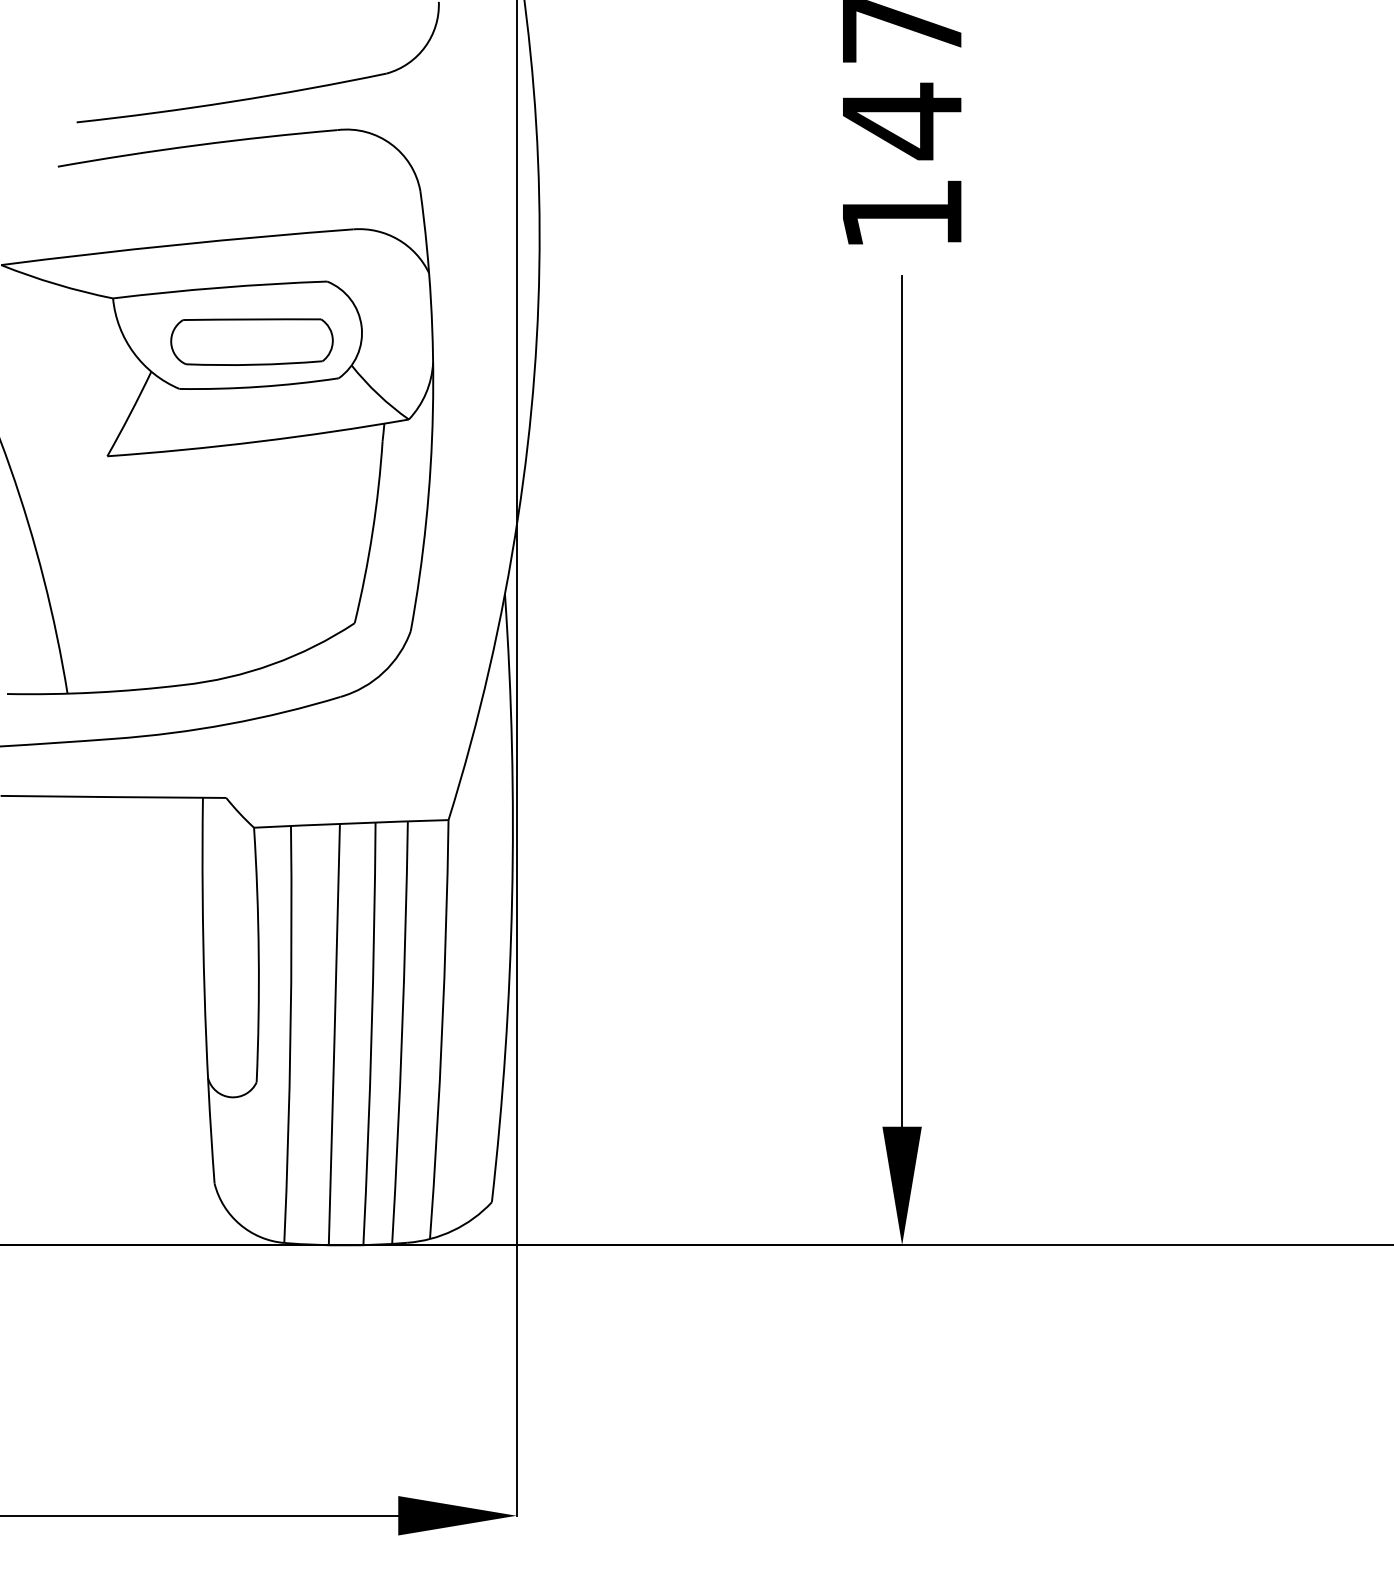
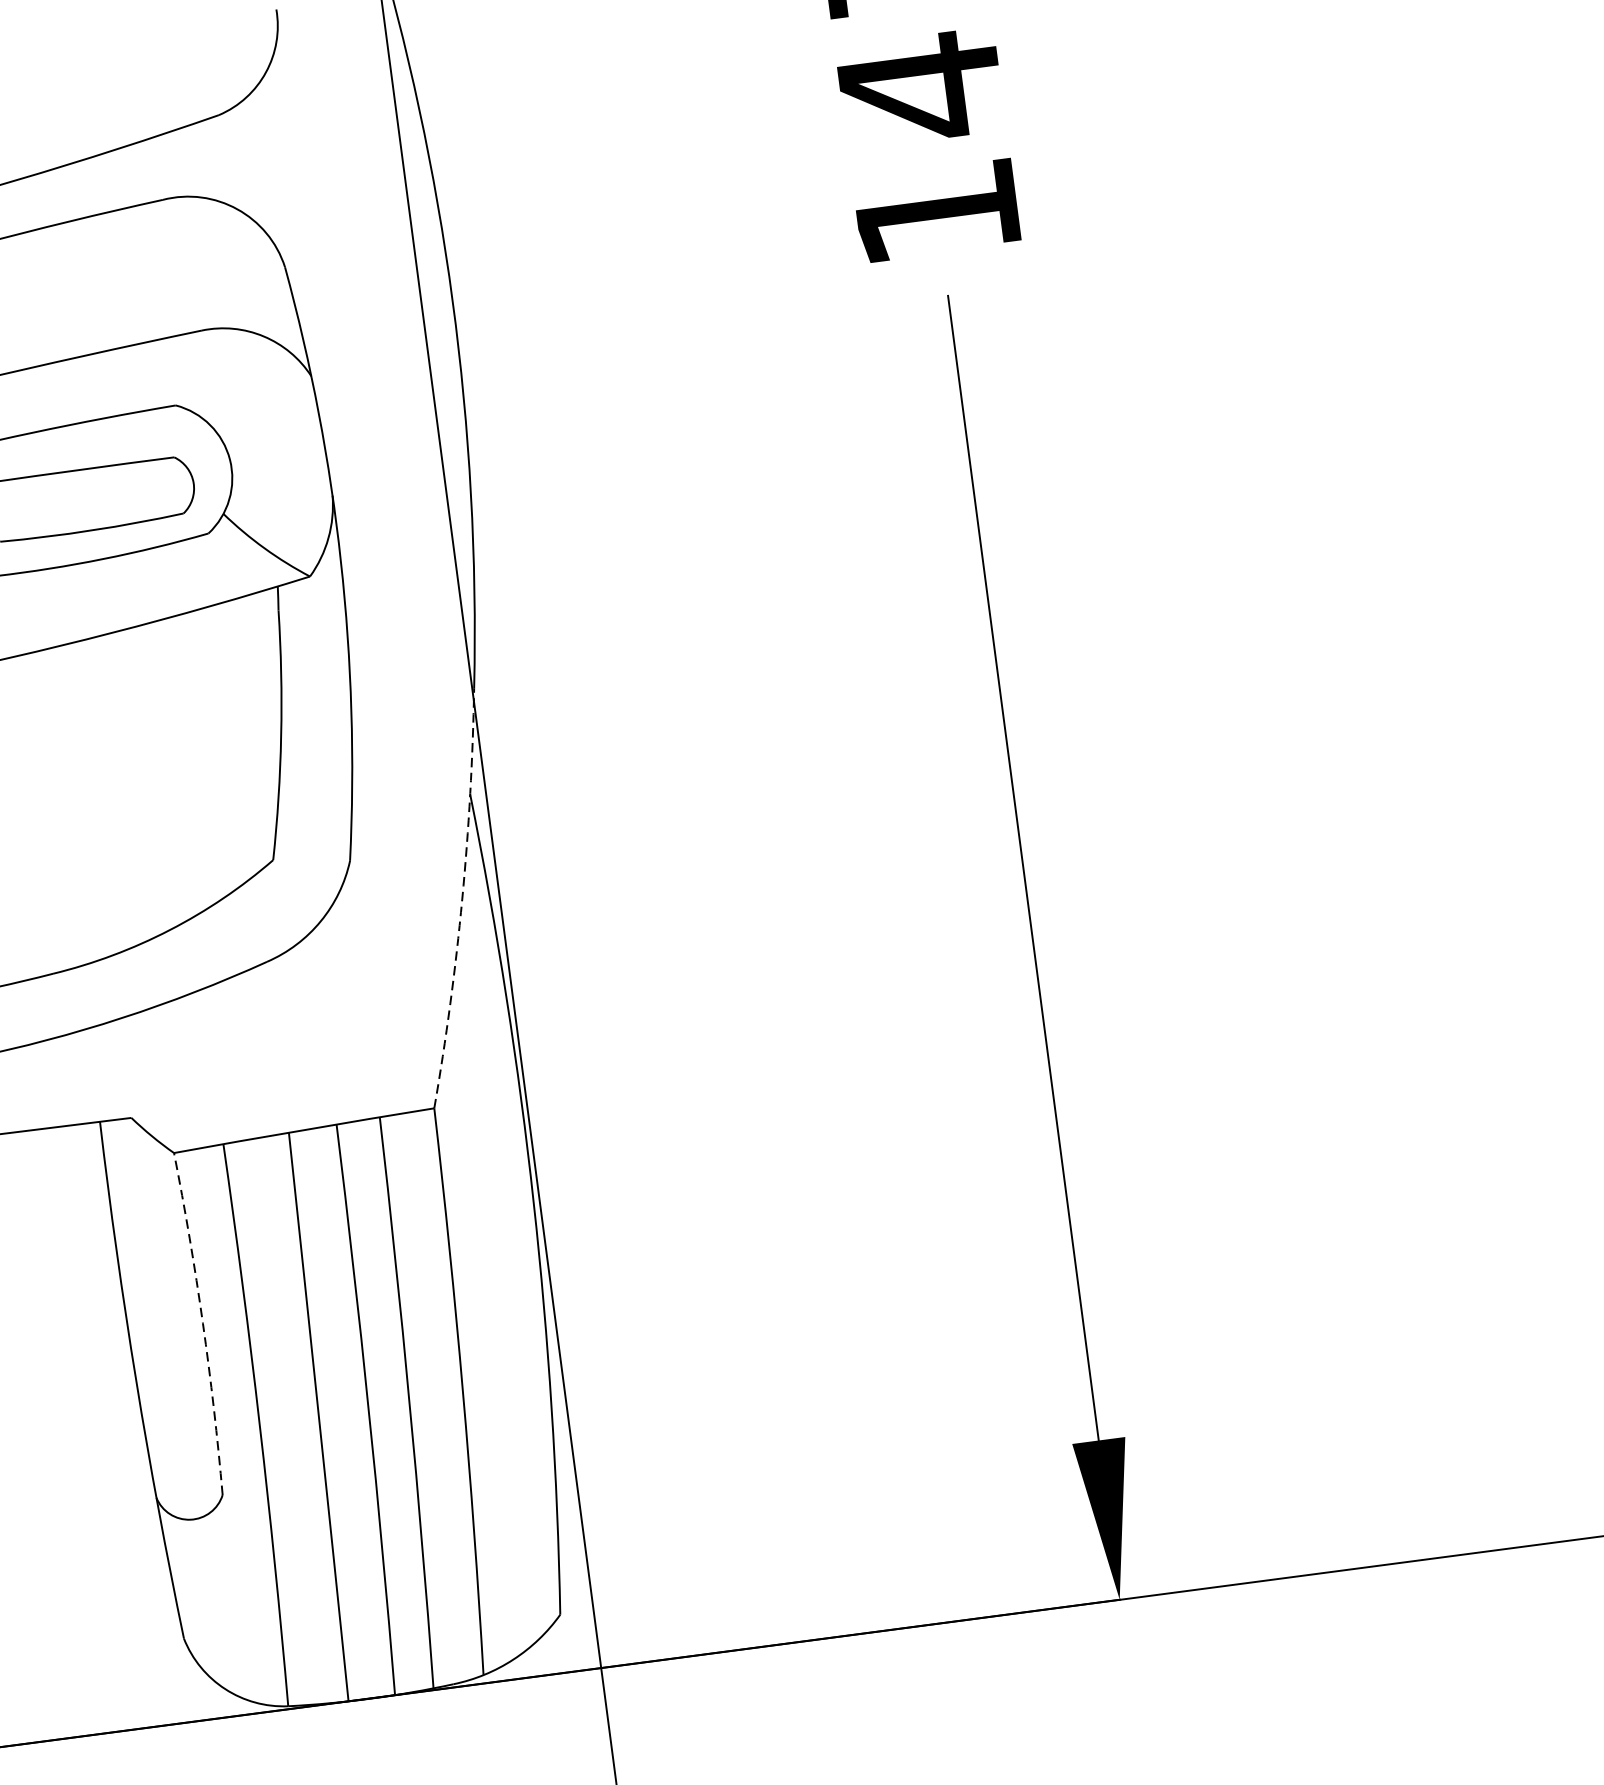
arc: (489, 669) -> (462, 898), solid -> dashed
arc: (258, 954) -> (202, 1322), solid -> dashed

